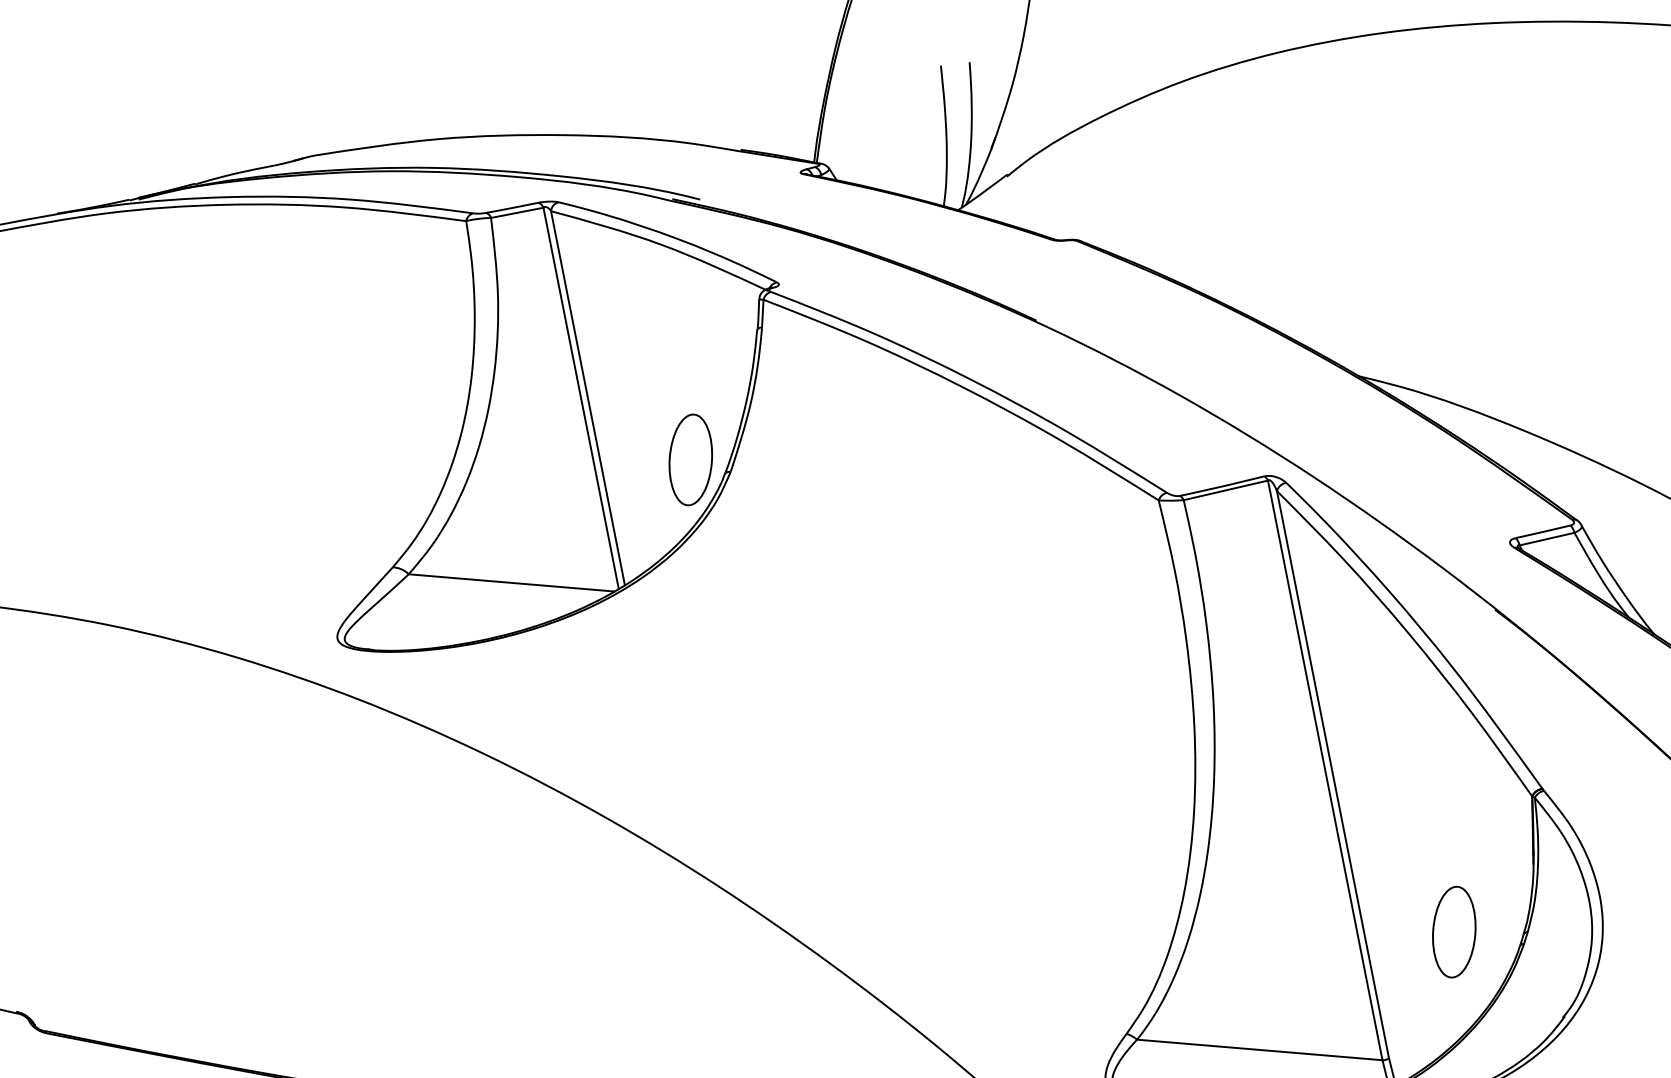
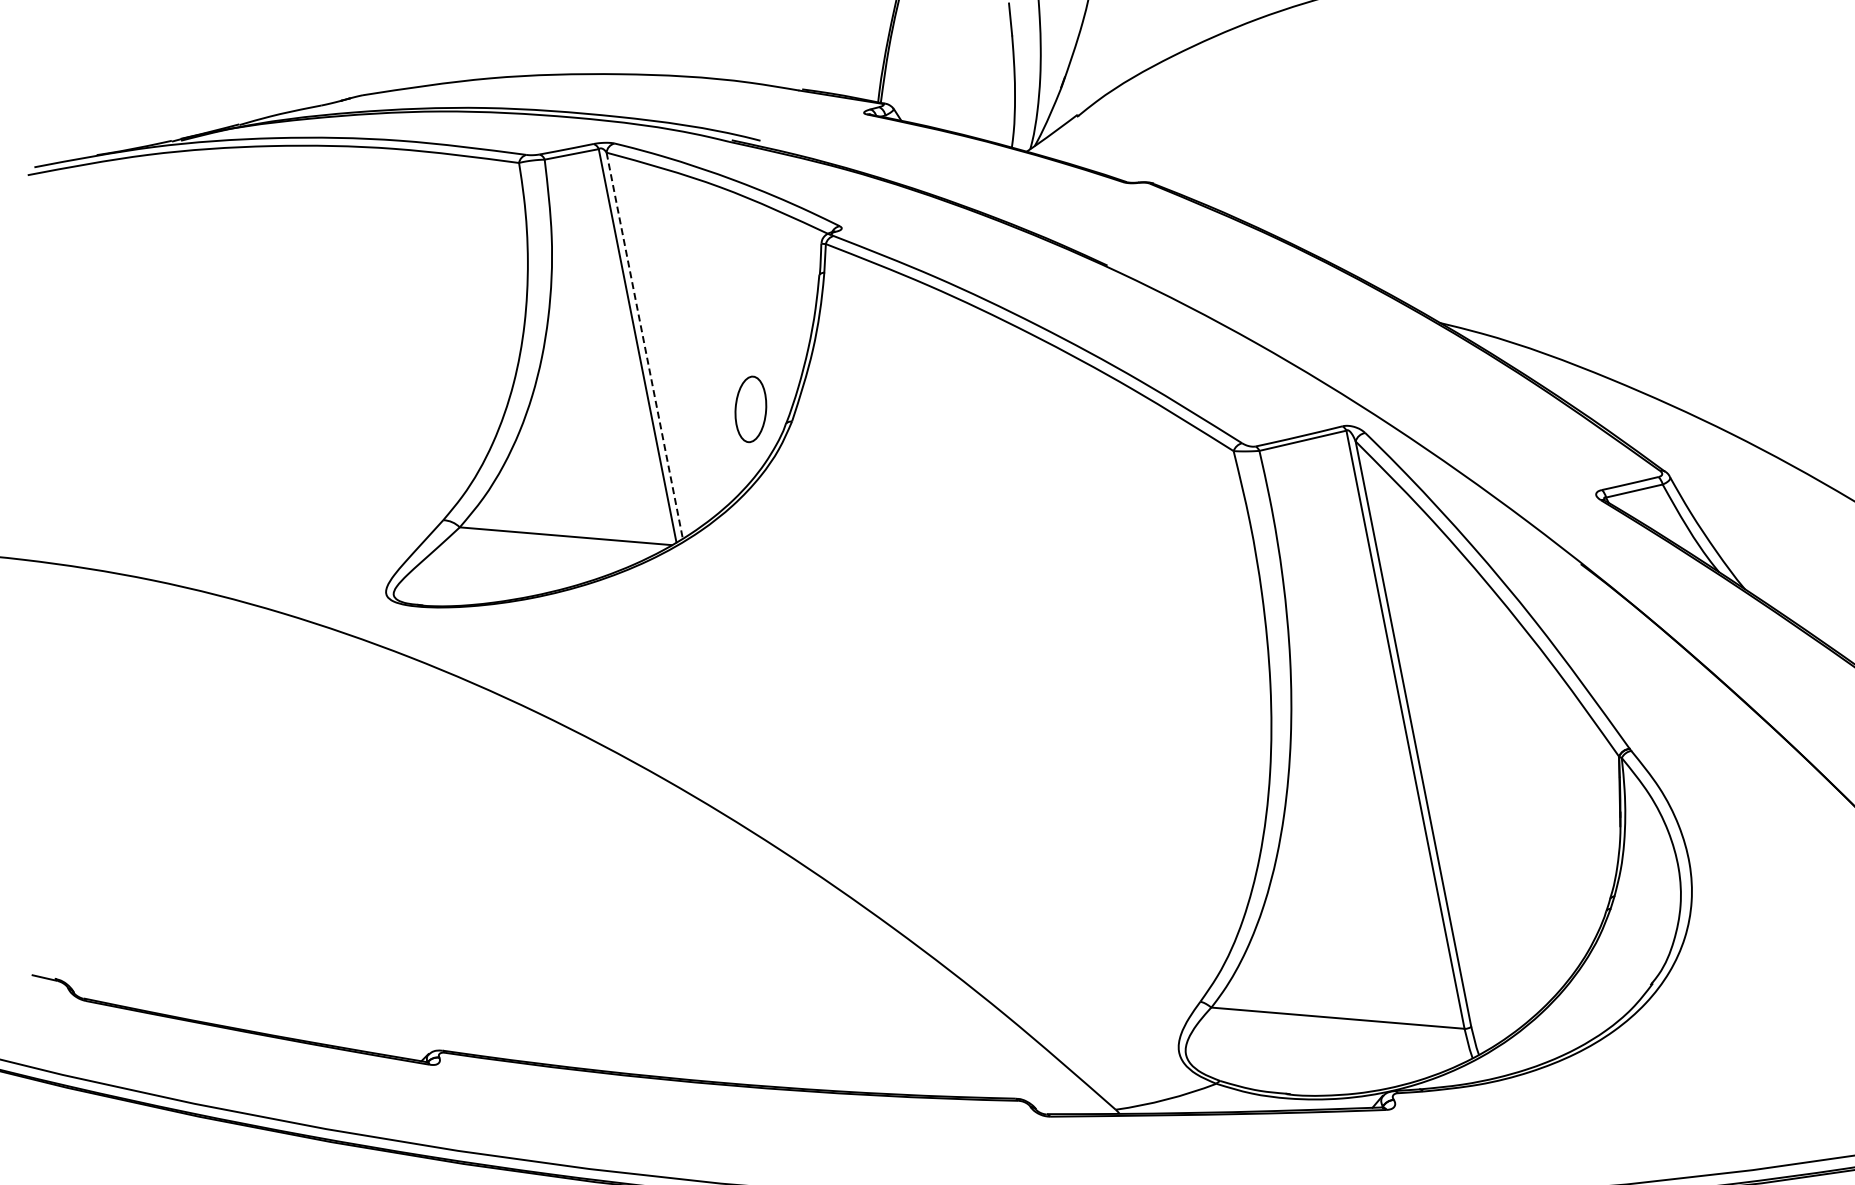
line: (587, 398) -> (644, 345), solid -> dashed
part: (690, 460) -> (750, 409), size x0.7
part: (1454, 932) -> (1538, 896), removed

